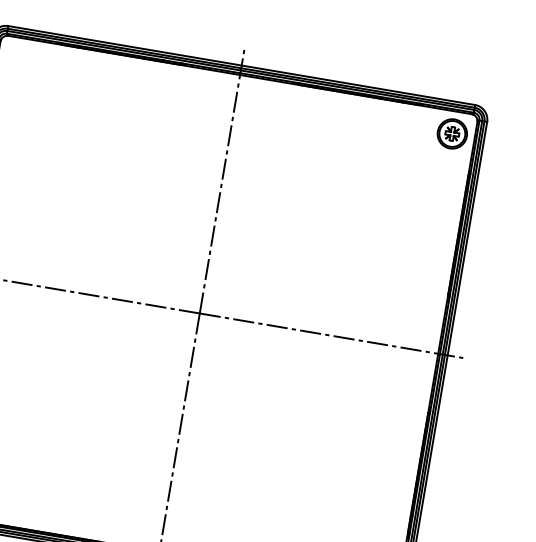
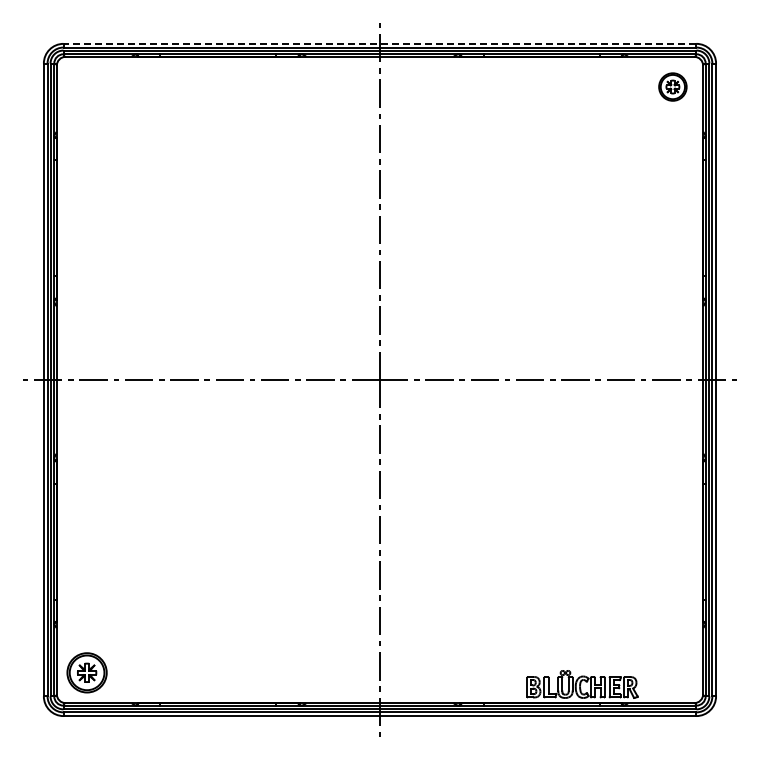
line: (241, 65) -> (379, 43), solid -> dashed
part: (452, 133) -> (672, 86), size x0.7

